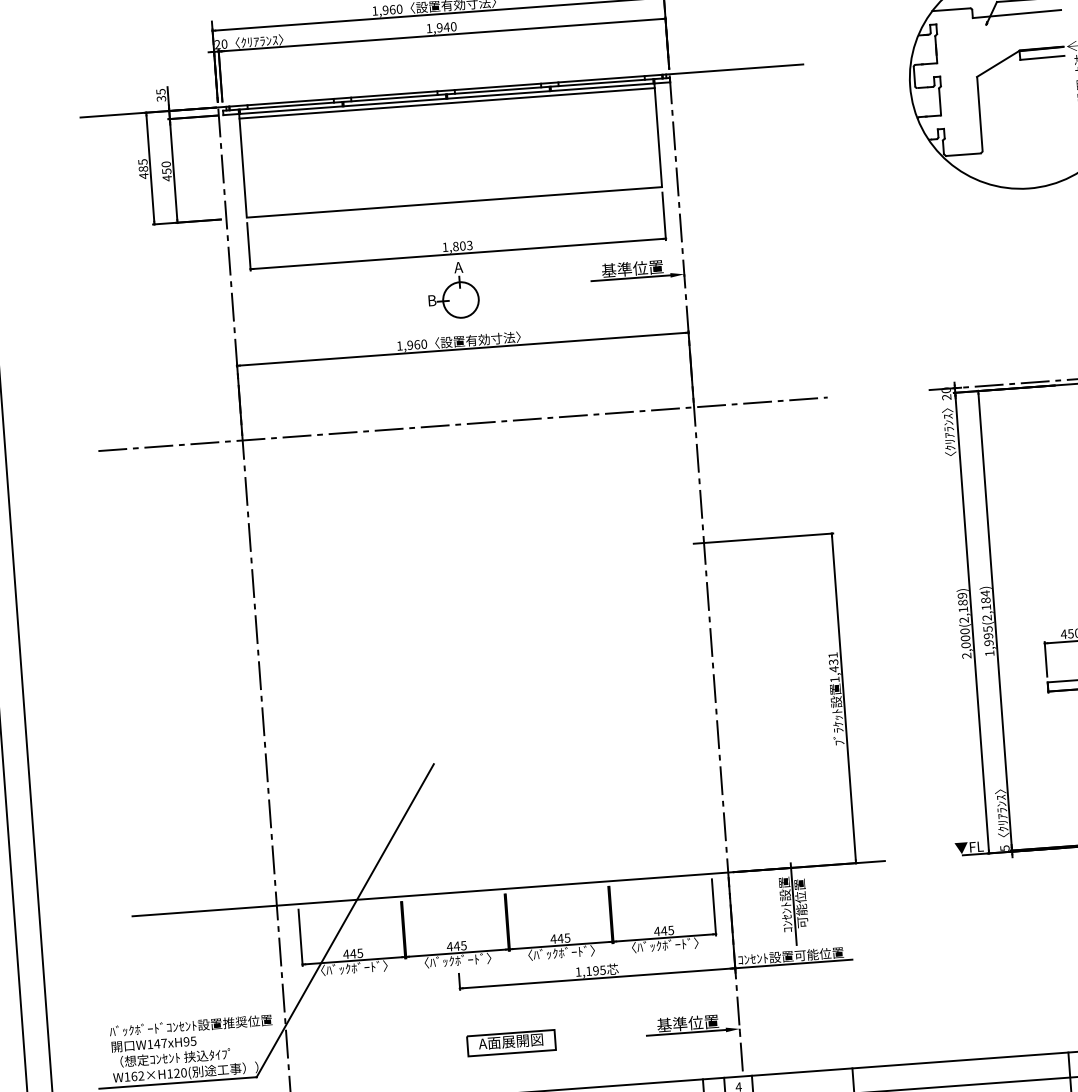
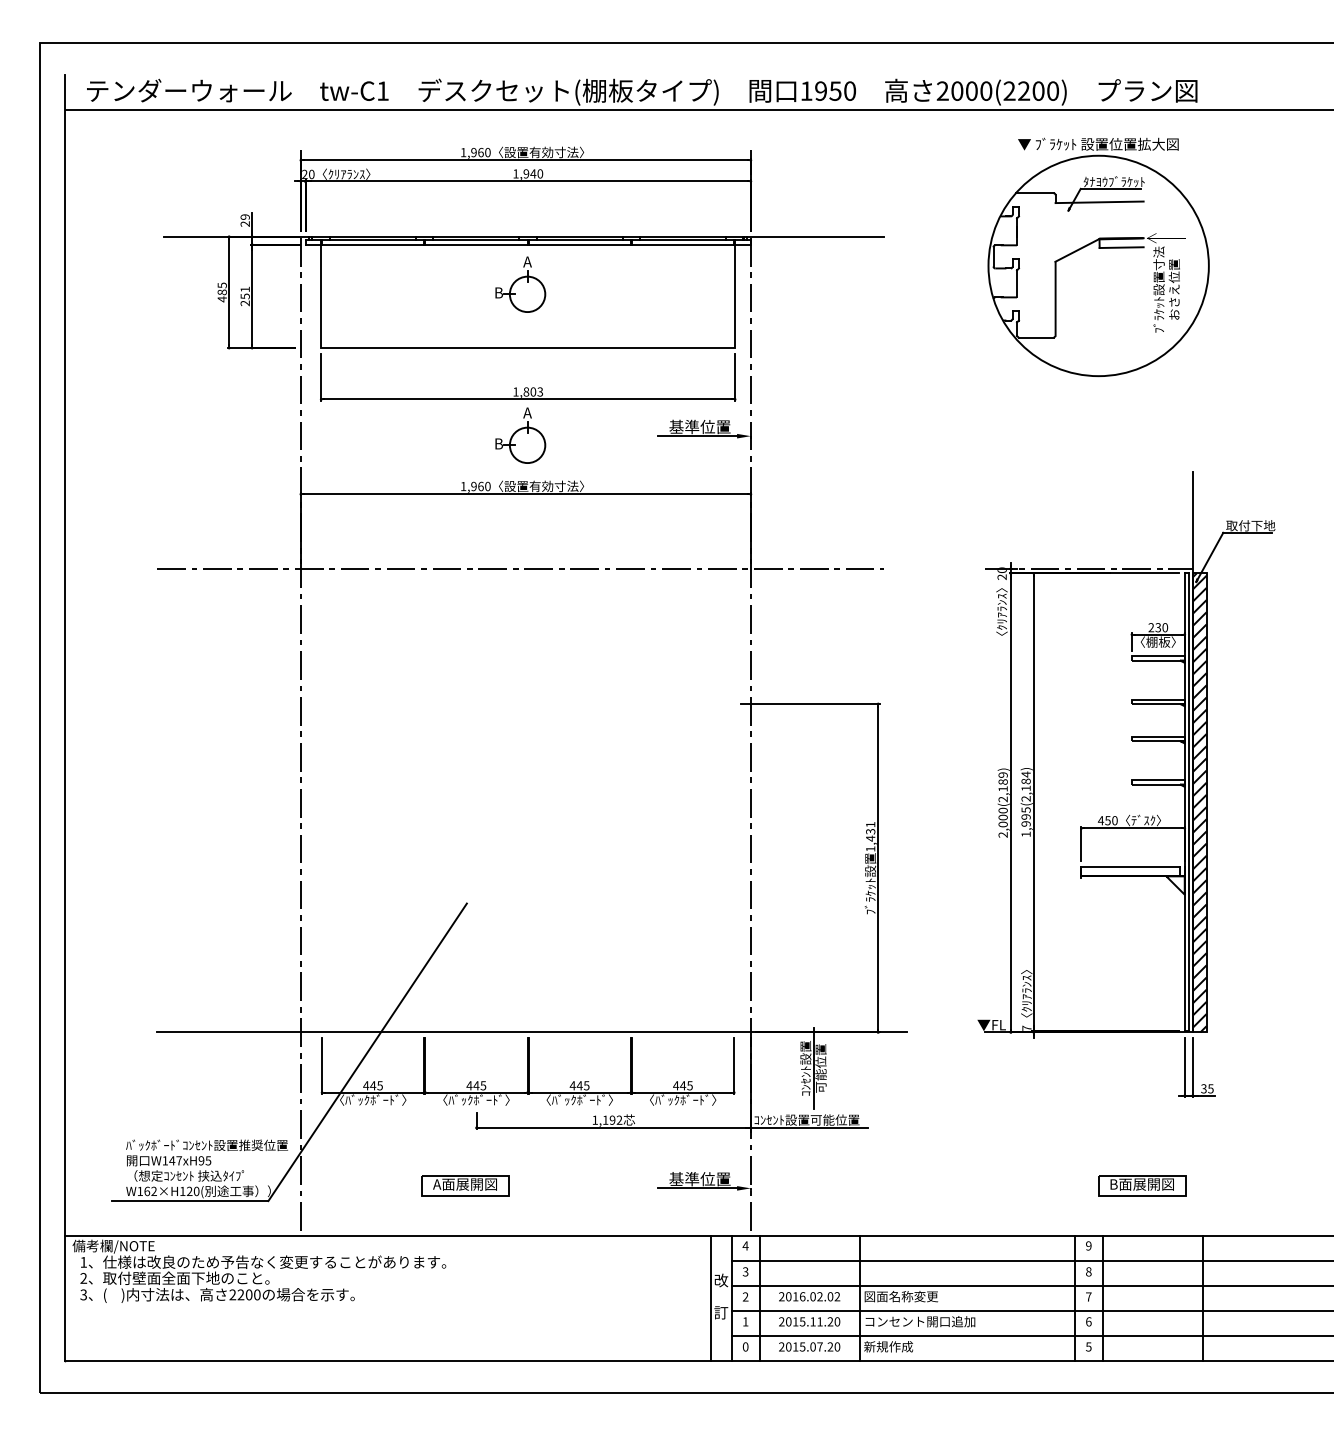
text: (160, 95) -> (244, 220), 35 -> 29
line: (447, 103) -> (528, 249), removed
part: (442, 139) -> (520, 284), added
text: (166, 171) -> (244, 296), 450 -> 251
text: (1004, 847) -> (1026, 1027), 5 -> 7
text: (602, 969) -> (619, 1119), 1,195 -> 1,192
part: (511, 1042) -> (465, 1185), moved

